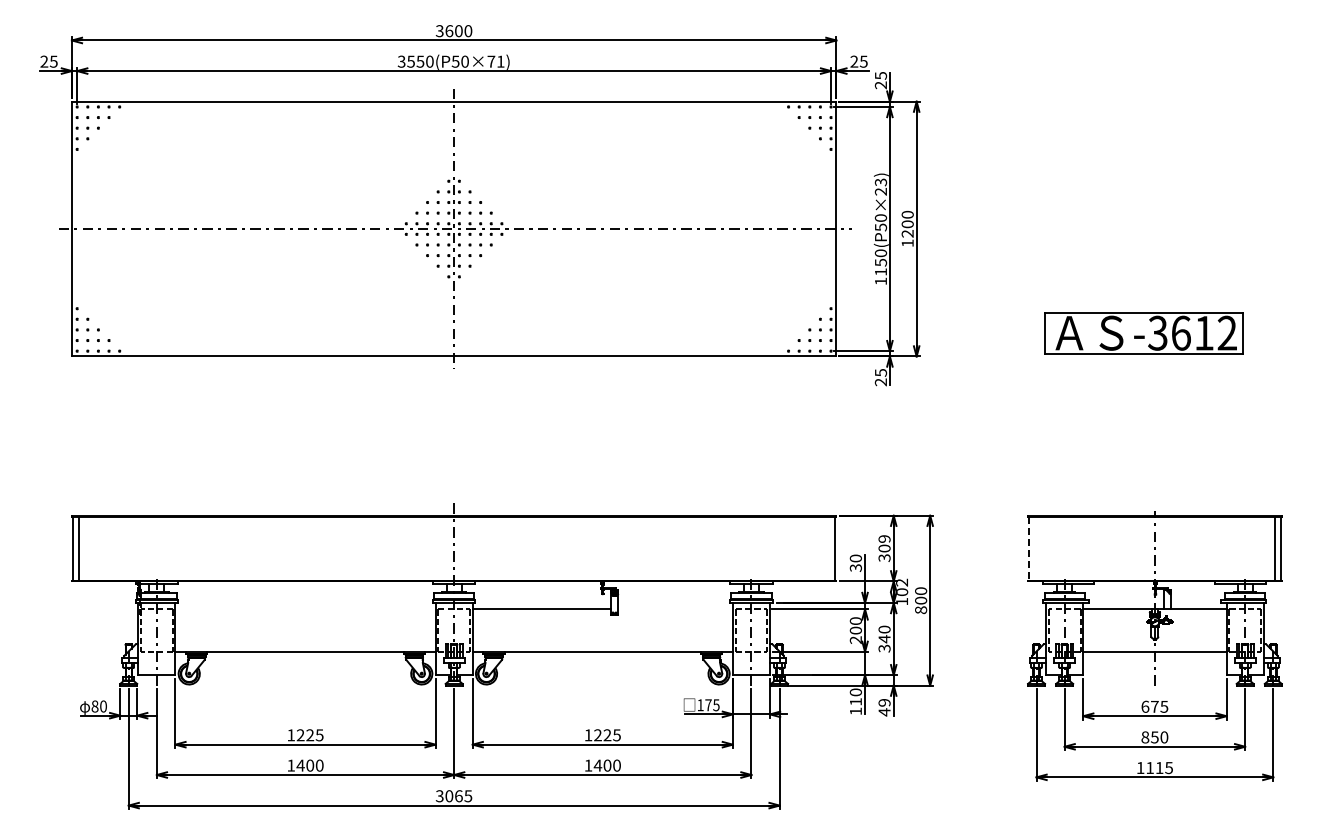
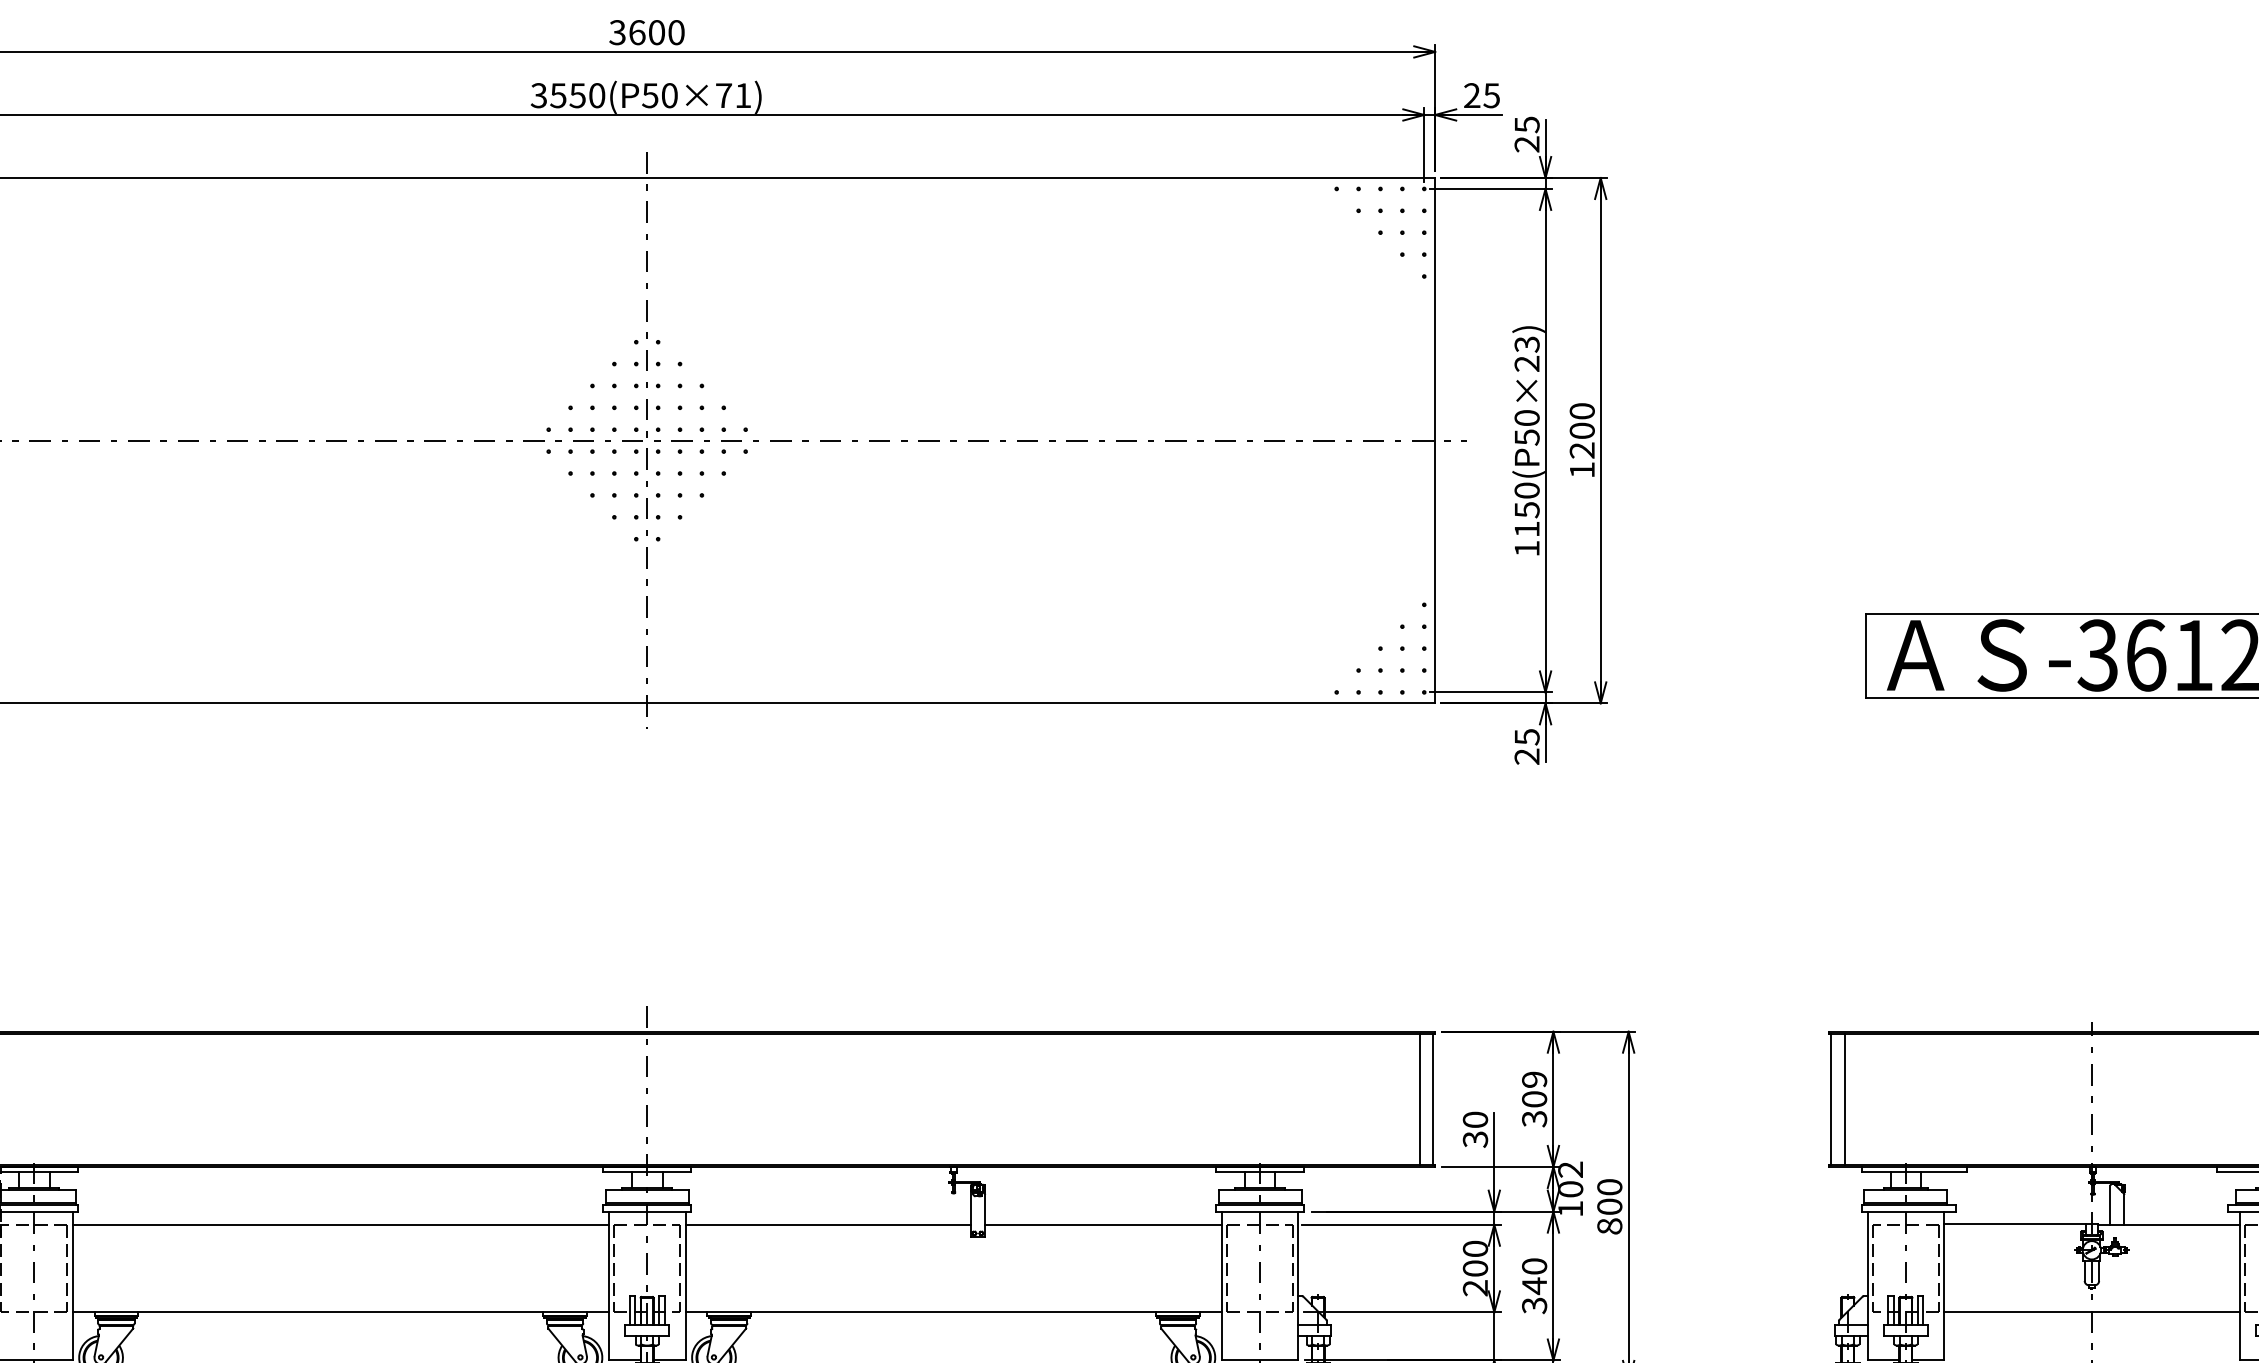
line: (828, 548) -> (1418, 1099), added
line: (1028, 548) -> (1831, 1099), dashed -> solid
line: (1034, 548) -> (1843, 1099), added
line: (305, 609) -> (340, 1224), added
line: (674, 609) -> (1101, 1224), added

